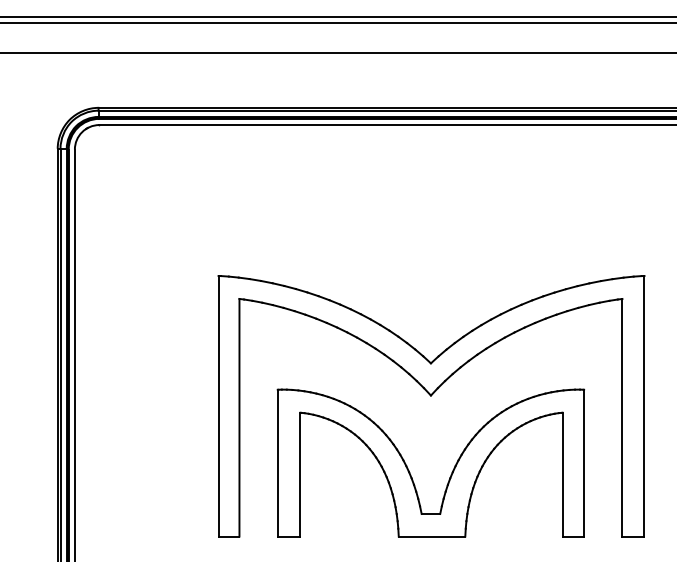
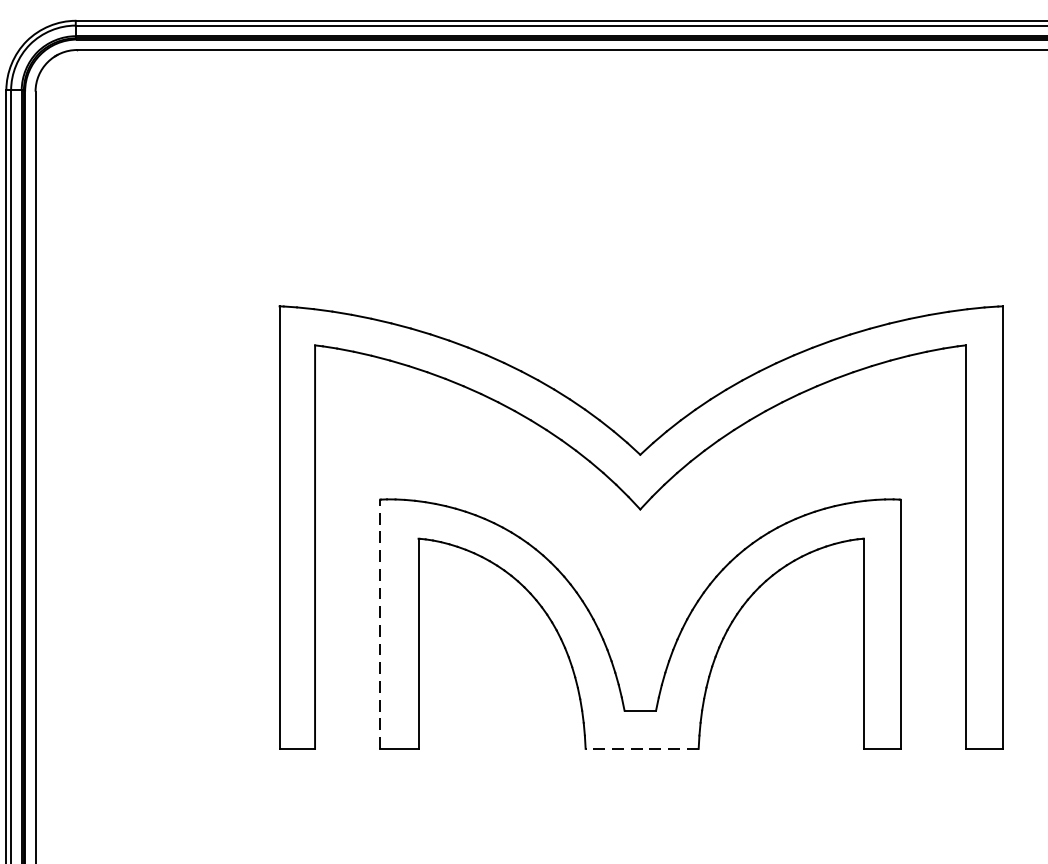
line: (277, 462) -> (379, 623), solid -> dashed
line: (431, 536) -> (641, 748), solid -> dashed

